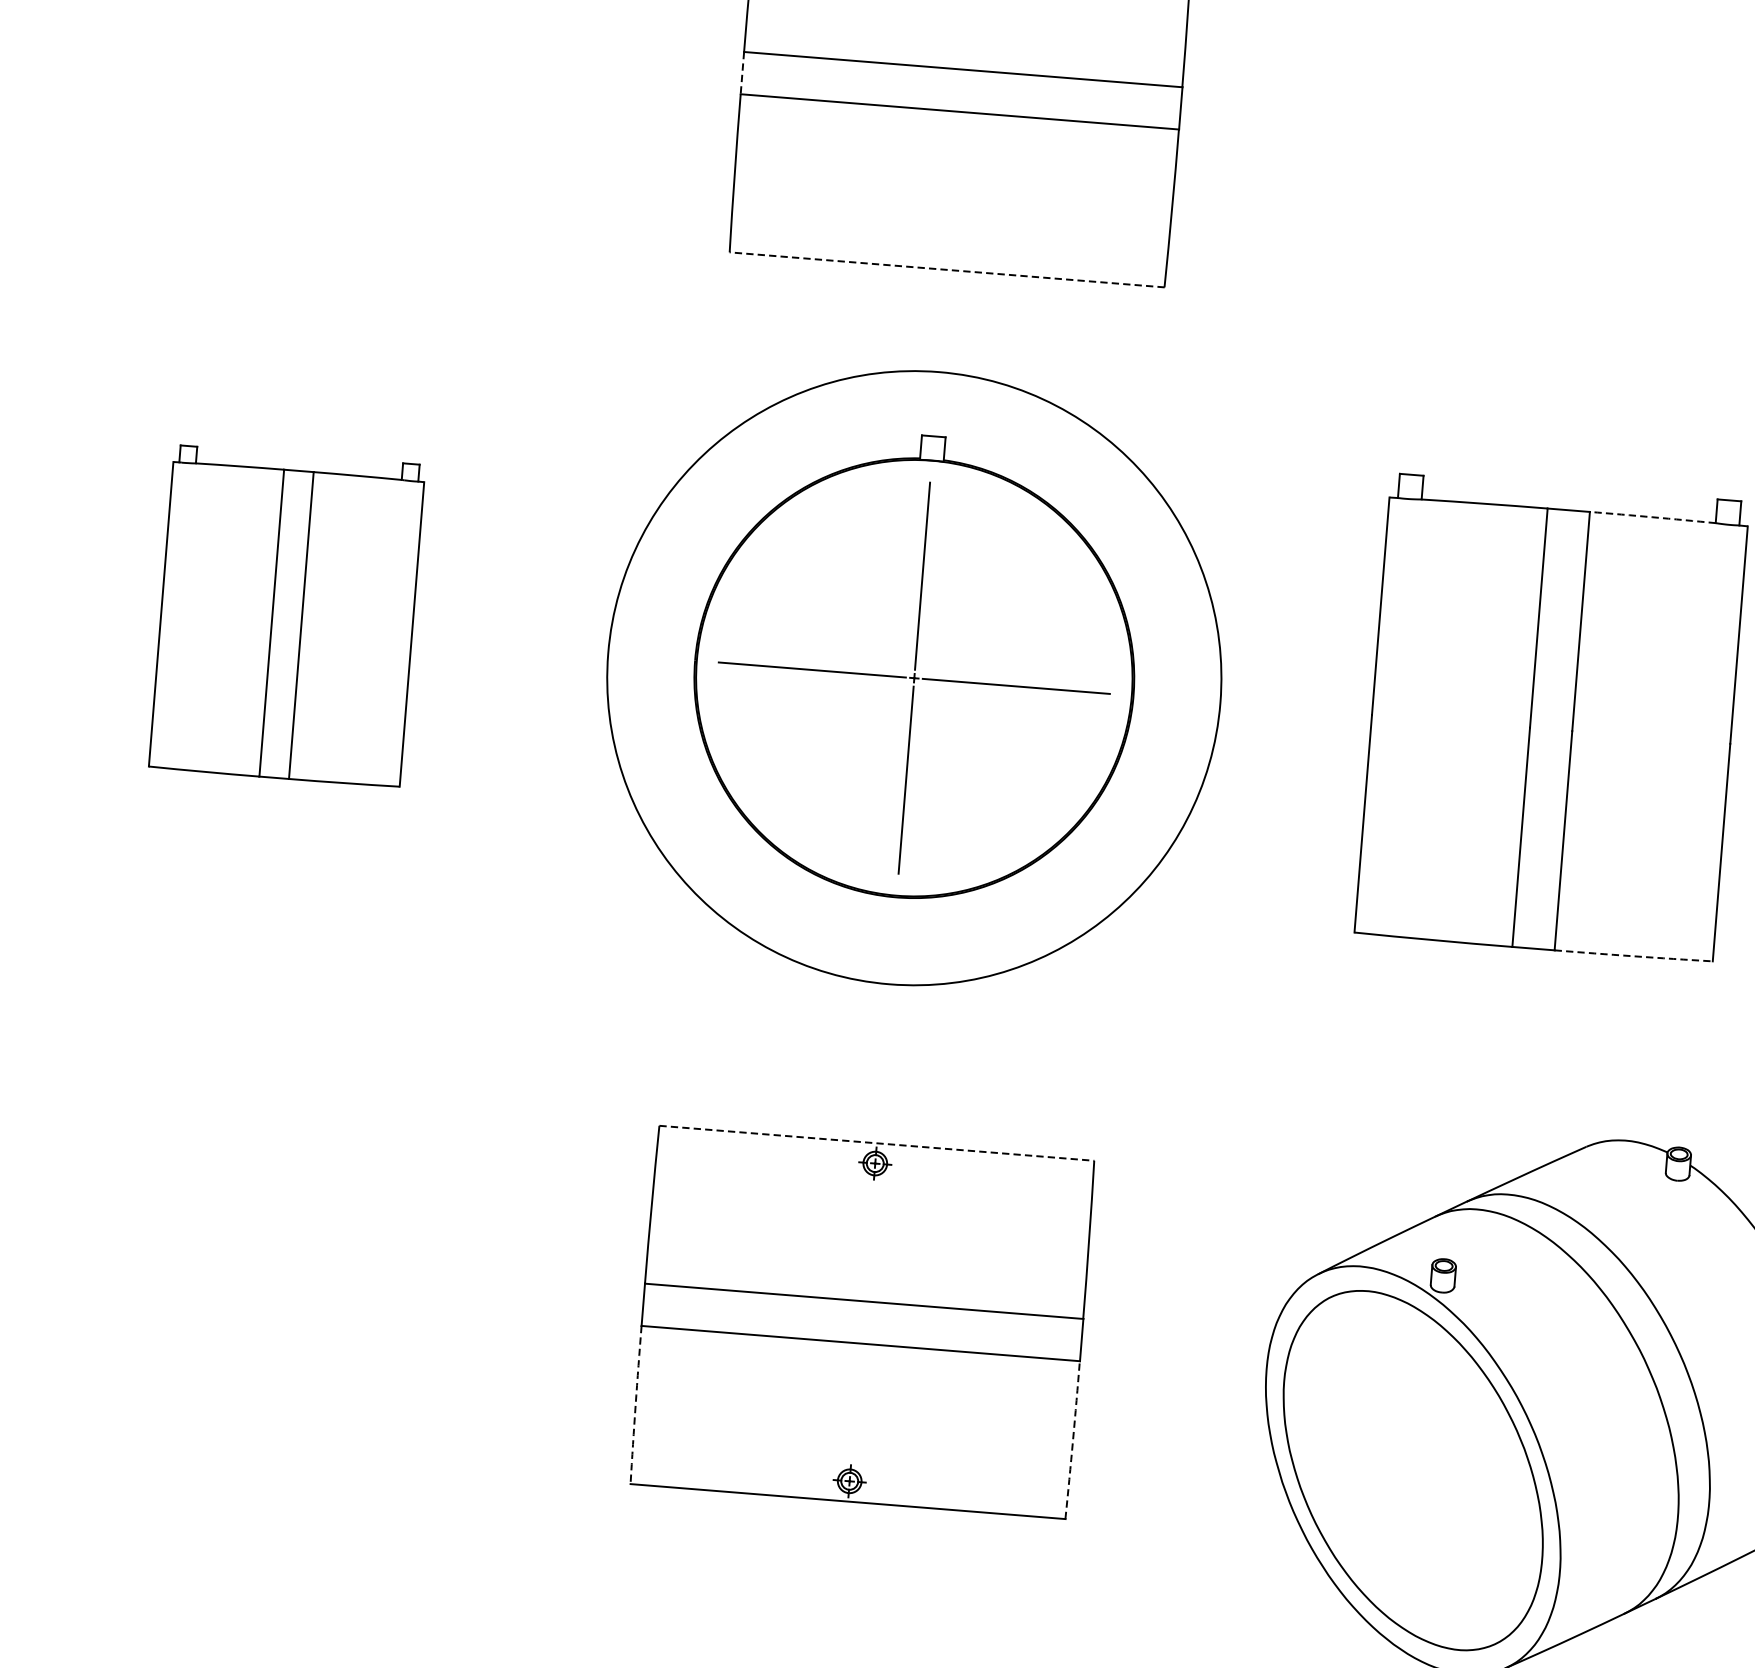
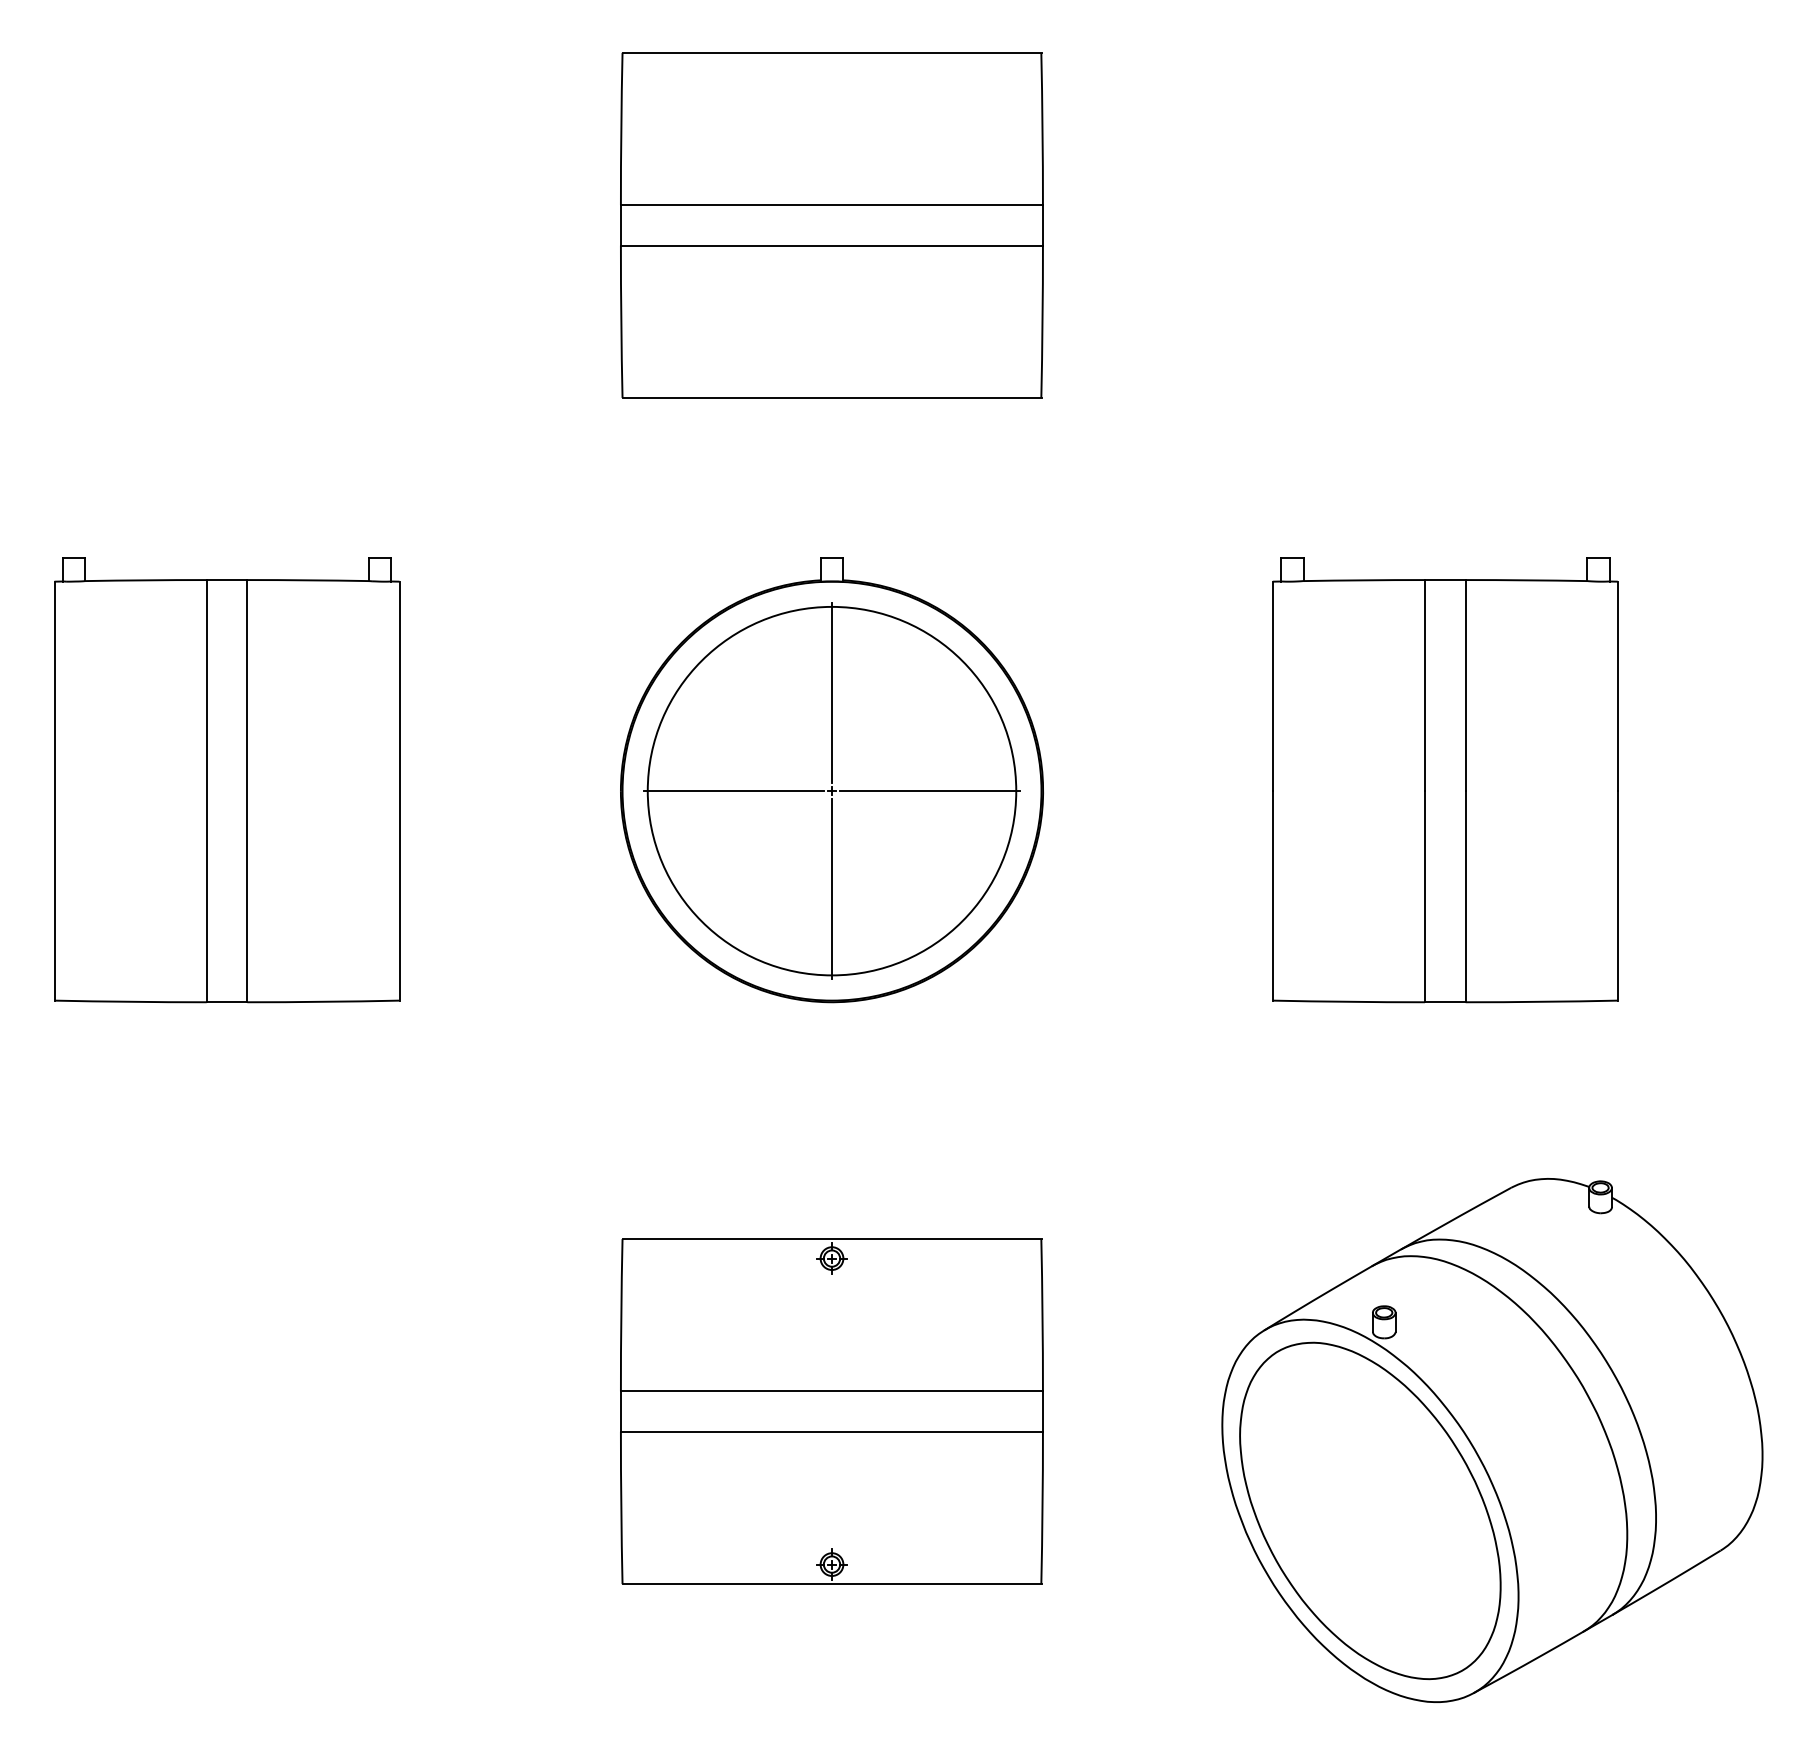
line: (741, 73) -> (620, 225), dashed -> solid
line: (946, 269) -> (831, 397), dashed -> solid
arc: (1653, 517) -> (1526, 580), dashed -> solid
part: (287, 616) -> (227, 780), size x1.43
circle: (913, 677) -> (831, 790), size x0.62
arc: (1633, 955) -> (1541, 1001), dashed -> solid
line: (877, 1143) -> (832, 1239), dashed -> solid
arc: (635, 1405) -> (621, 1508), dashed -> solid
arc: (1072, 1440) -> (1042, 1508), dashed -> solid

